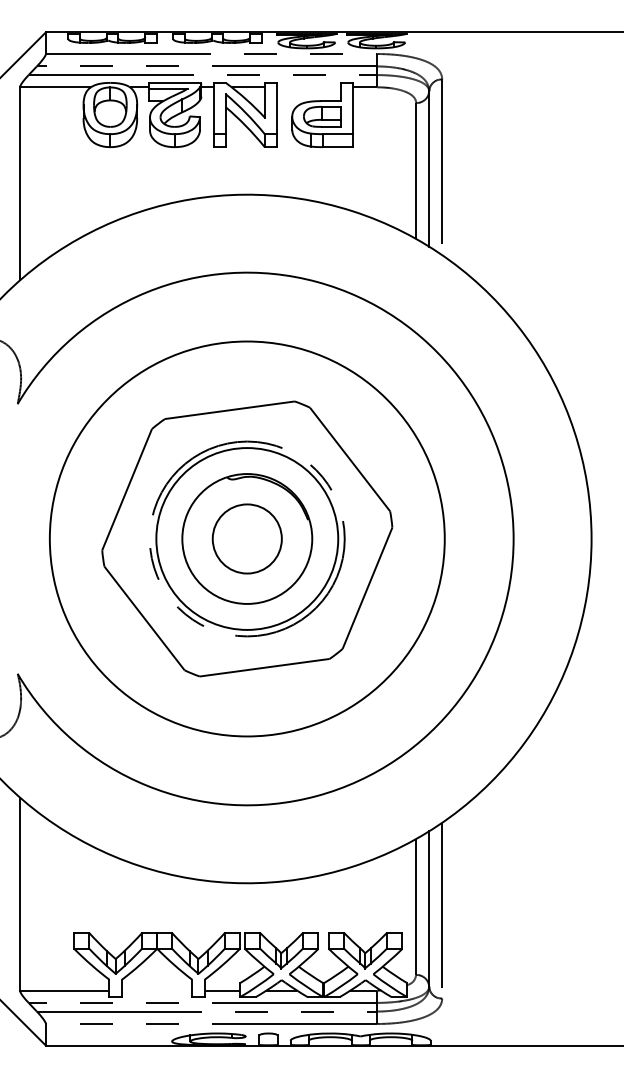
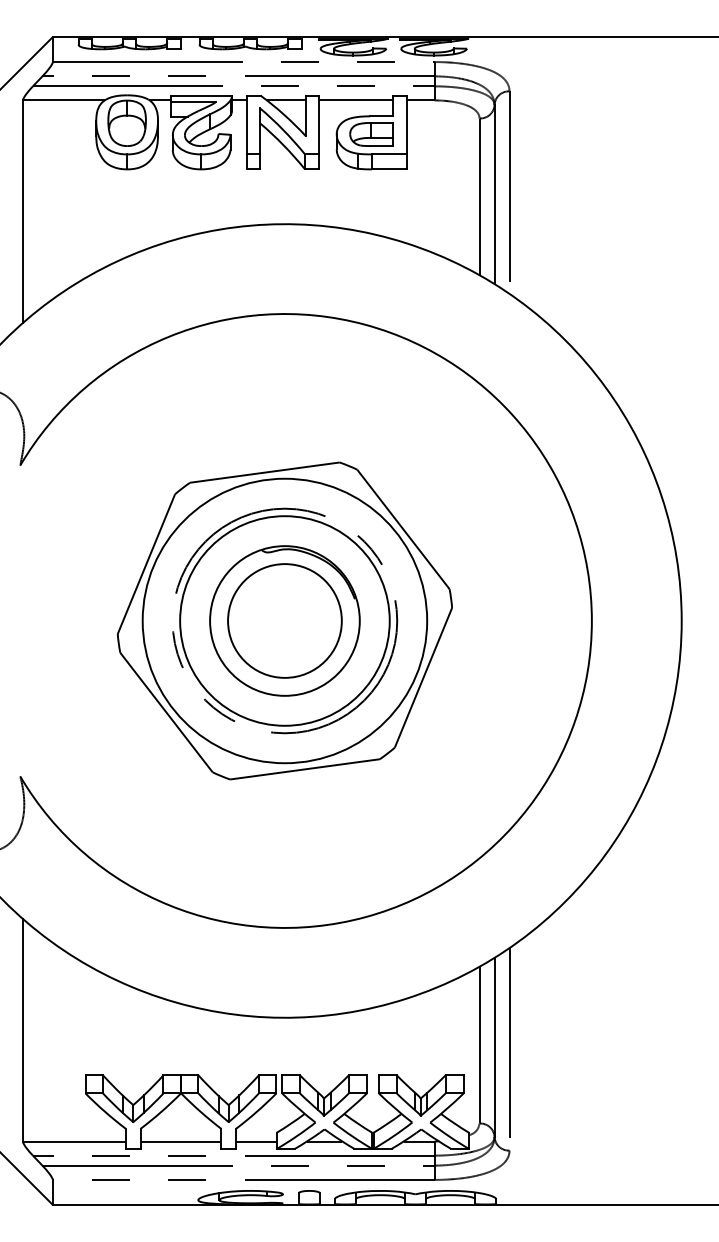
line: (309, 87) -> (356, 100), added
circle: (246, 538) -> (284, 620), size x0.62
circle: (246, 538) -> (284, 620), size x1.43
line: (157, 990) -> (181, 1141), added

